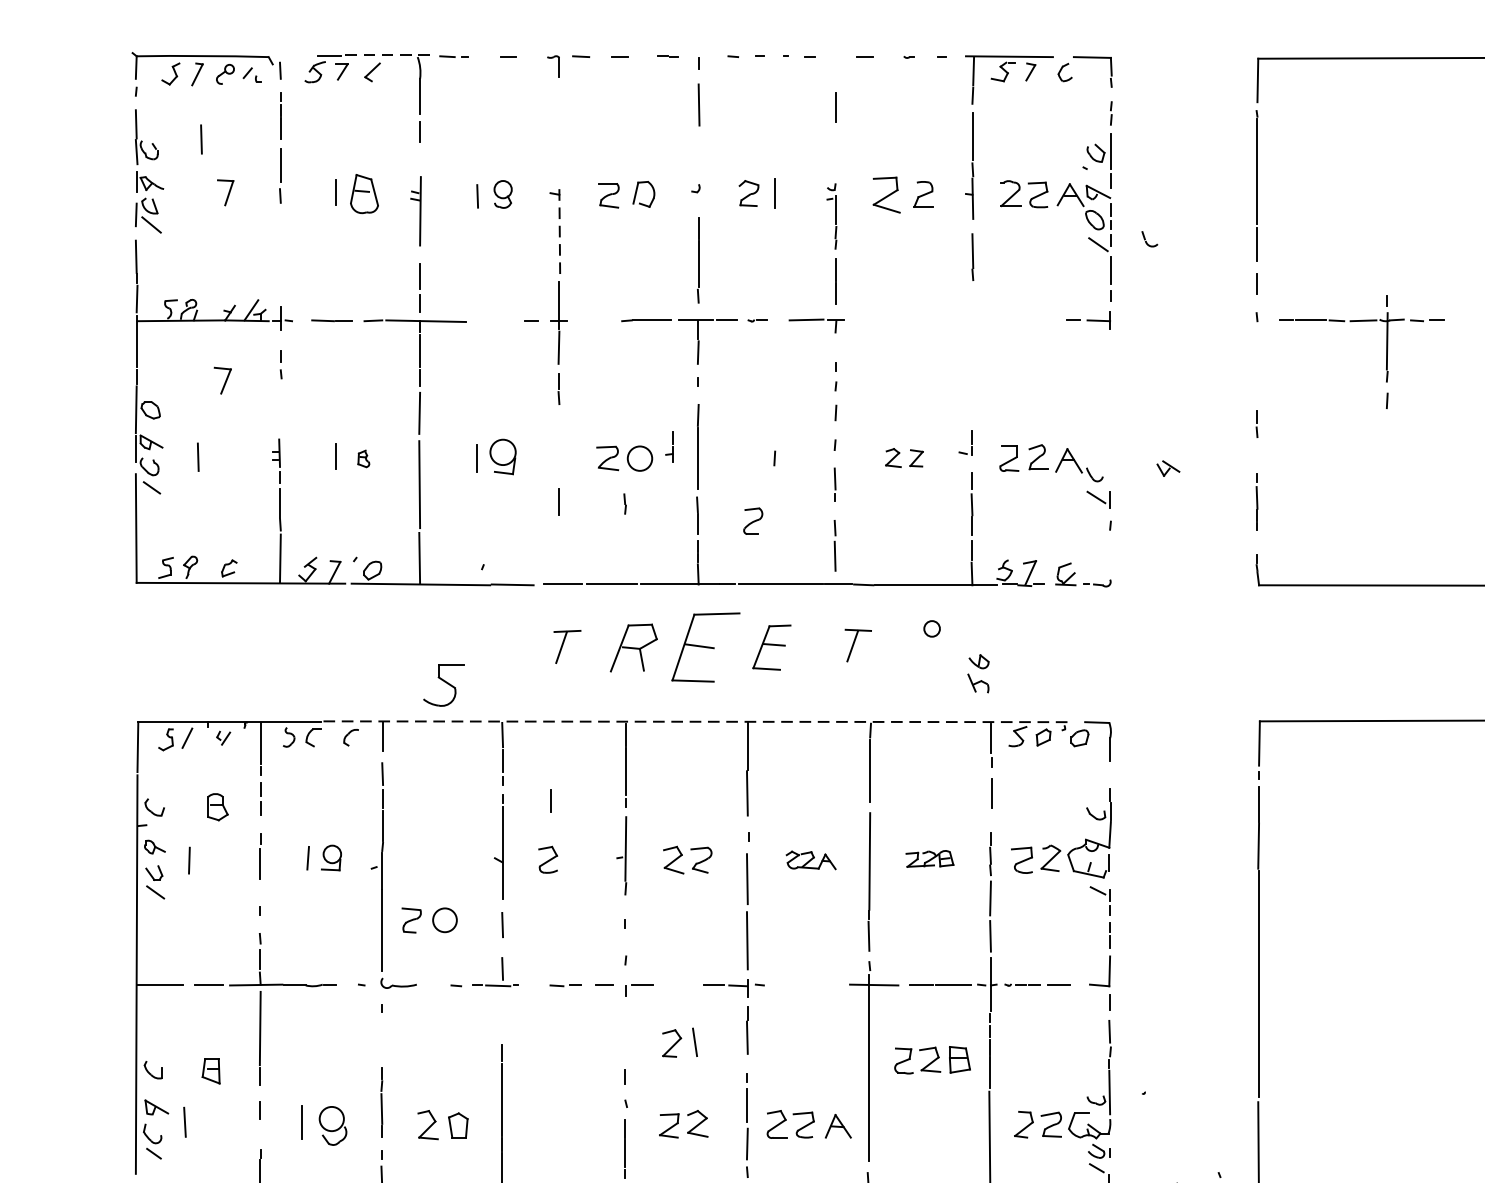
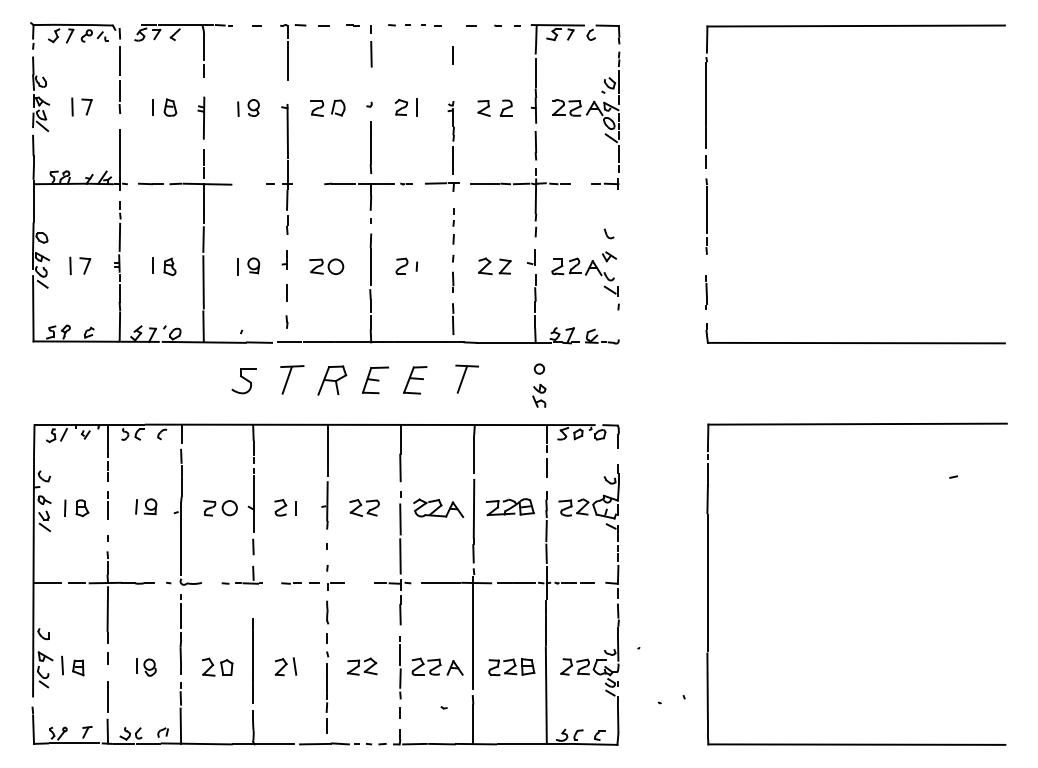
line: (391, 55) -> (186, 24), dashed -> solid
line: (559, 115) -> (287, 60), added
line: (201, 138) -> (72, 106), moved
part: (364, 193) -> (170, 107), size x0.71
part: (885, 195) -> (483, 108), size x0.71
line: (559, 233) -> (287, 131), dashed -> solid
part: (1148, 238) -> (608, 233), moved
line: (281, 266) -> (120, 151), added
part: (1384, 353) -> (534, 203), moved
line: (1256, 364) -> (706, 210), added
part: (223, 379) -> (85, 265), moved
line: (279, 408) -> (119, 236), added
part: (669, 446) -> (284, 259), moved
part: (502, 456) -> (253, 265), size x0.71
part: (362, 458) -> (169, 266), size x1.67
part: (903, 458) -> (494, 266), size x1.43
part: (1166, 468) -> (608, 256), moved
part: (624, 503) -> (286, 321), moved
part: (752, 519) -> (401, 265), moved
circle: (930, 627) -> (538, 368), moved
part: (857, 644) -> (466, 378), size x1.43
part: (567, 646) -> (292, 379), size x1.43
part: (705, 647) -> (375, 380), size x0.62
part: (442, 686) -> (243, 381), moved
line: (697, 721) -> (370, 424), dashed -> solid
line: (551, 801) -> (295, 508), moved
part: (218, 807) -> (82, 508), moved
part: (810, 859) -> (438, 507), size x1.67
part: (928, 859) -> (509, 507), size x1.67
part: (429, 920) -> (220, 508), moved
line: (814, 984) -> (440, 582), added
line: (625, 1034) -> (327, 612), added
line: (382, 1039) -> (181, 615), added
part: (679, 1042) -> (285, 666), moved
part: (932, 1060) -> (511, 667), moved
part: (211, 1070) -> (78, 667), moved
part: (324, 1125) -> (146, 667), size x0.71

